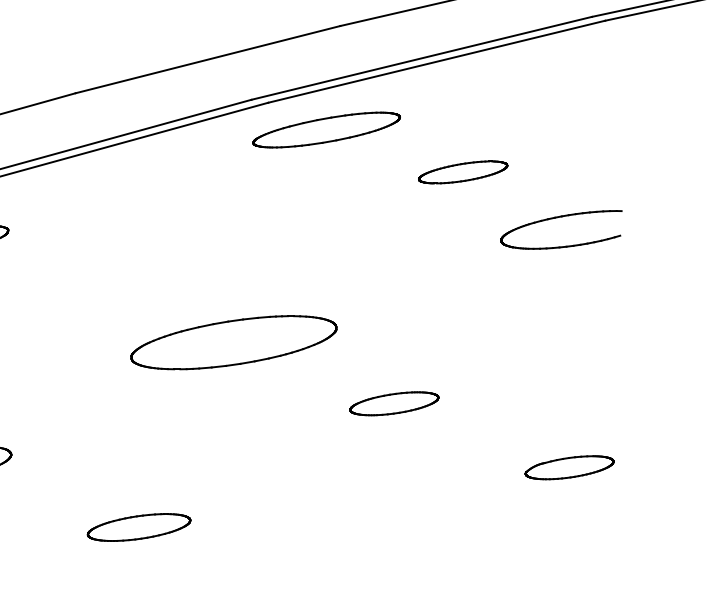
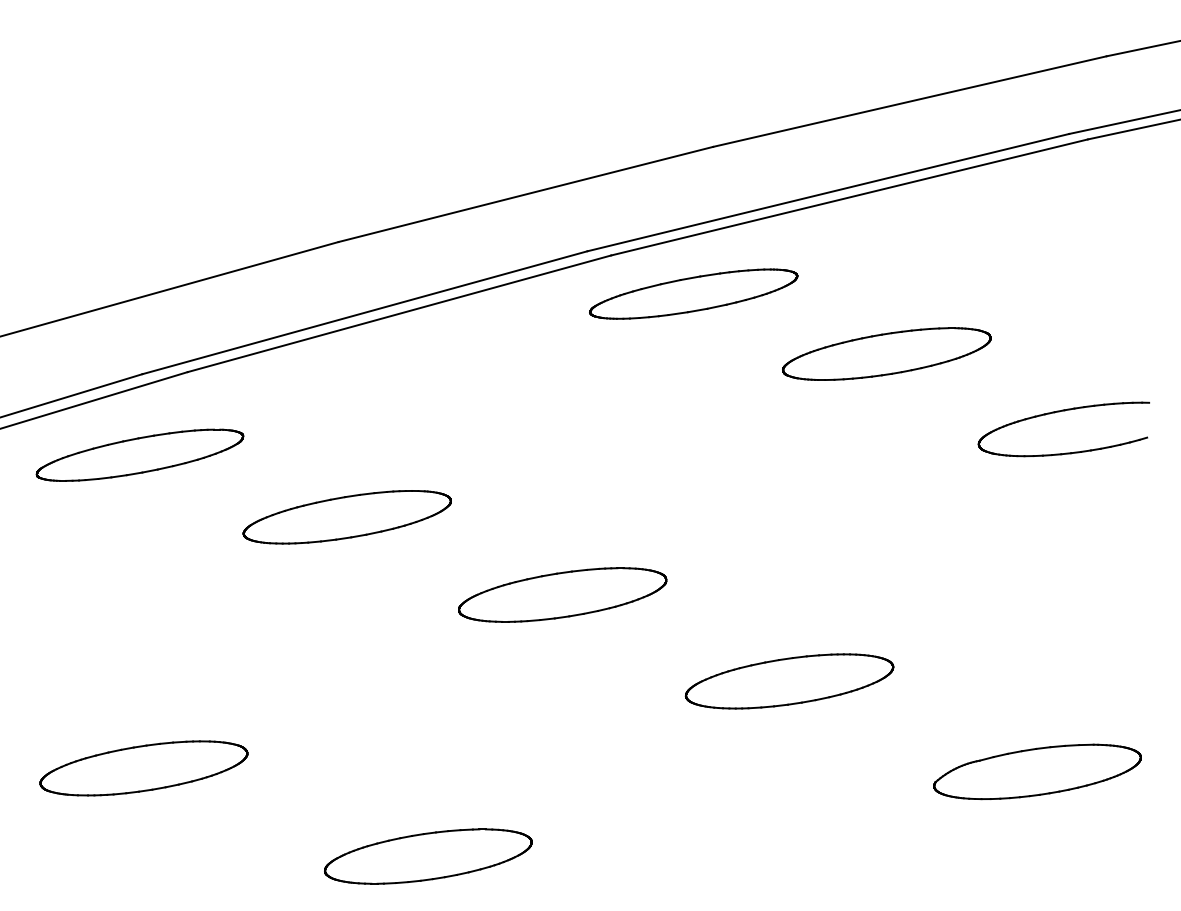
part: (462, 172) -> (886, 353), size x1.67
part: (558, 217) -> (1059, 412), moved
part: (81, 287) -> (346, 517), added
part: (233, 342) -> (562, 594), size x0.71
part: (394, 403) -> (789, 681), size x1.67
part: (569, 467) -> (1037, 771), size x1.67
part: (139, 527) -> (428, 856), size x1.43

